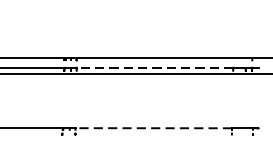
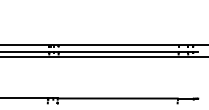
line: (154, 68) -> (118, 52), dashed -> solid
line: (153, 128) -> (117, 98), dashed -> solid

